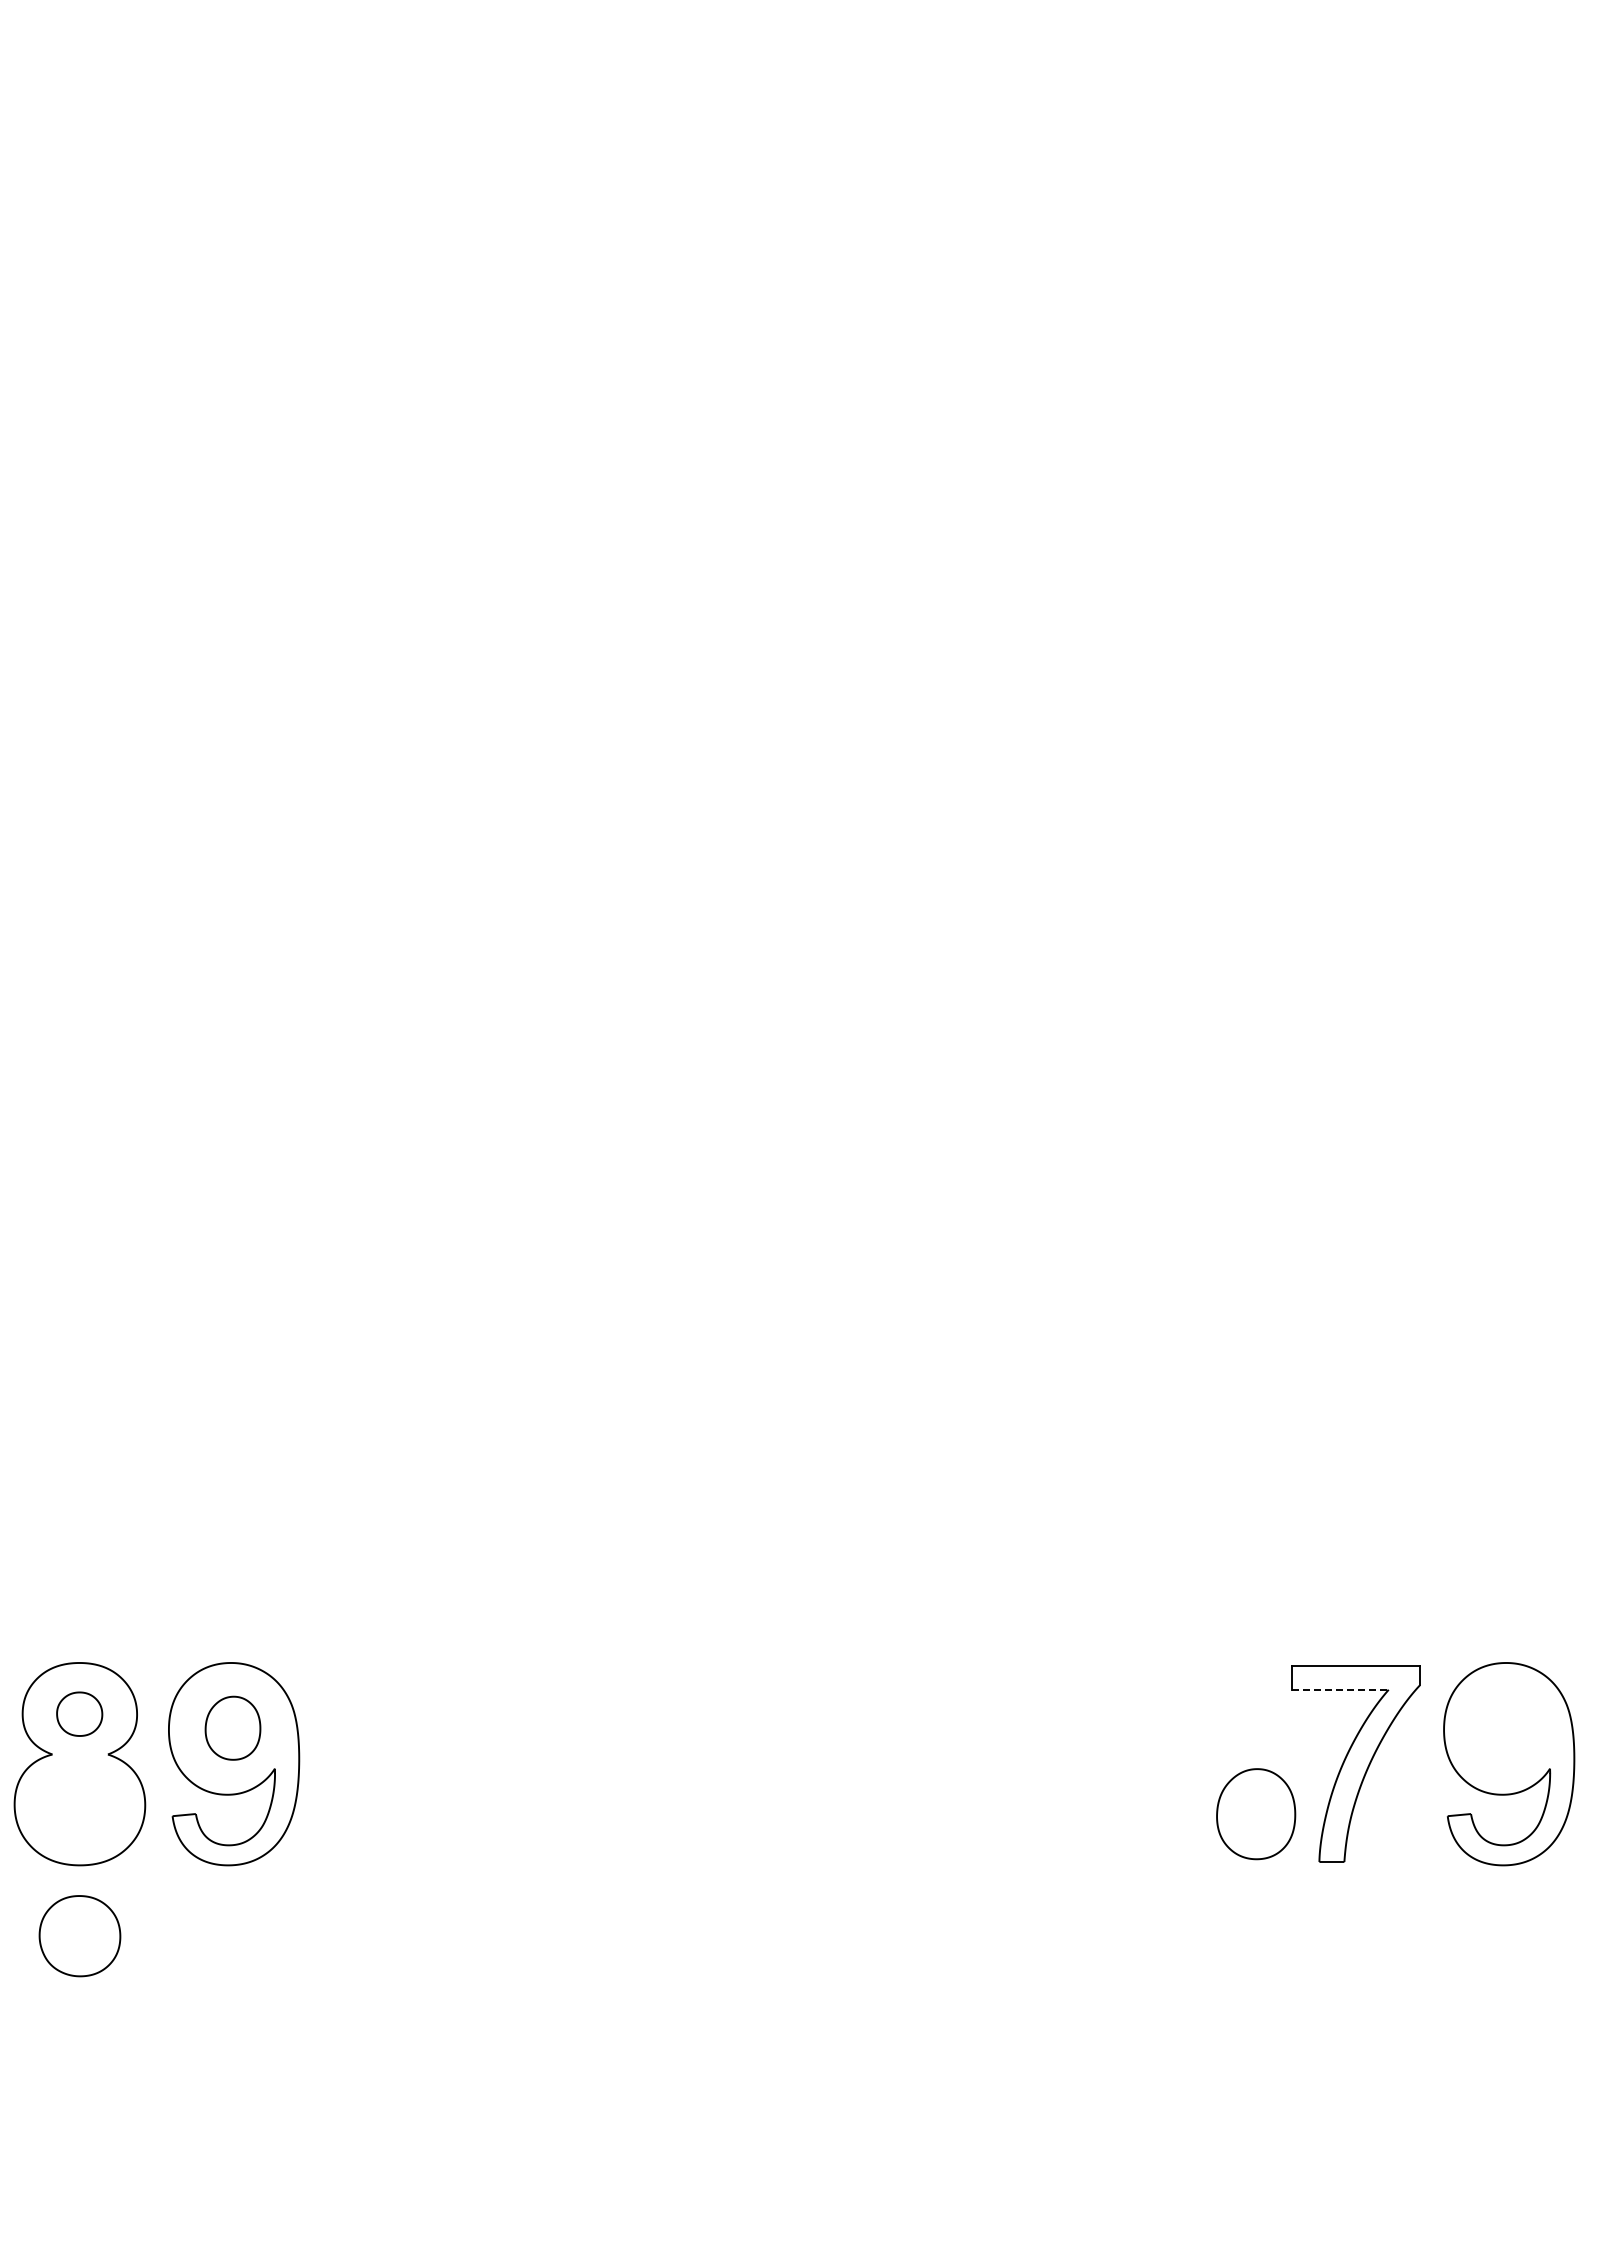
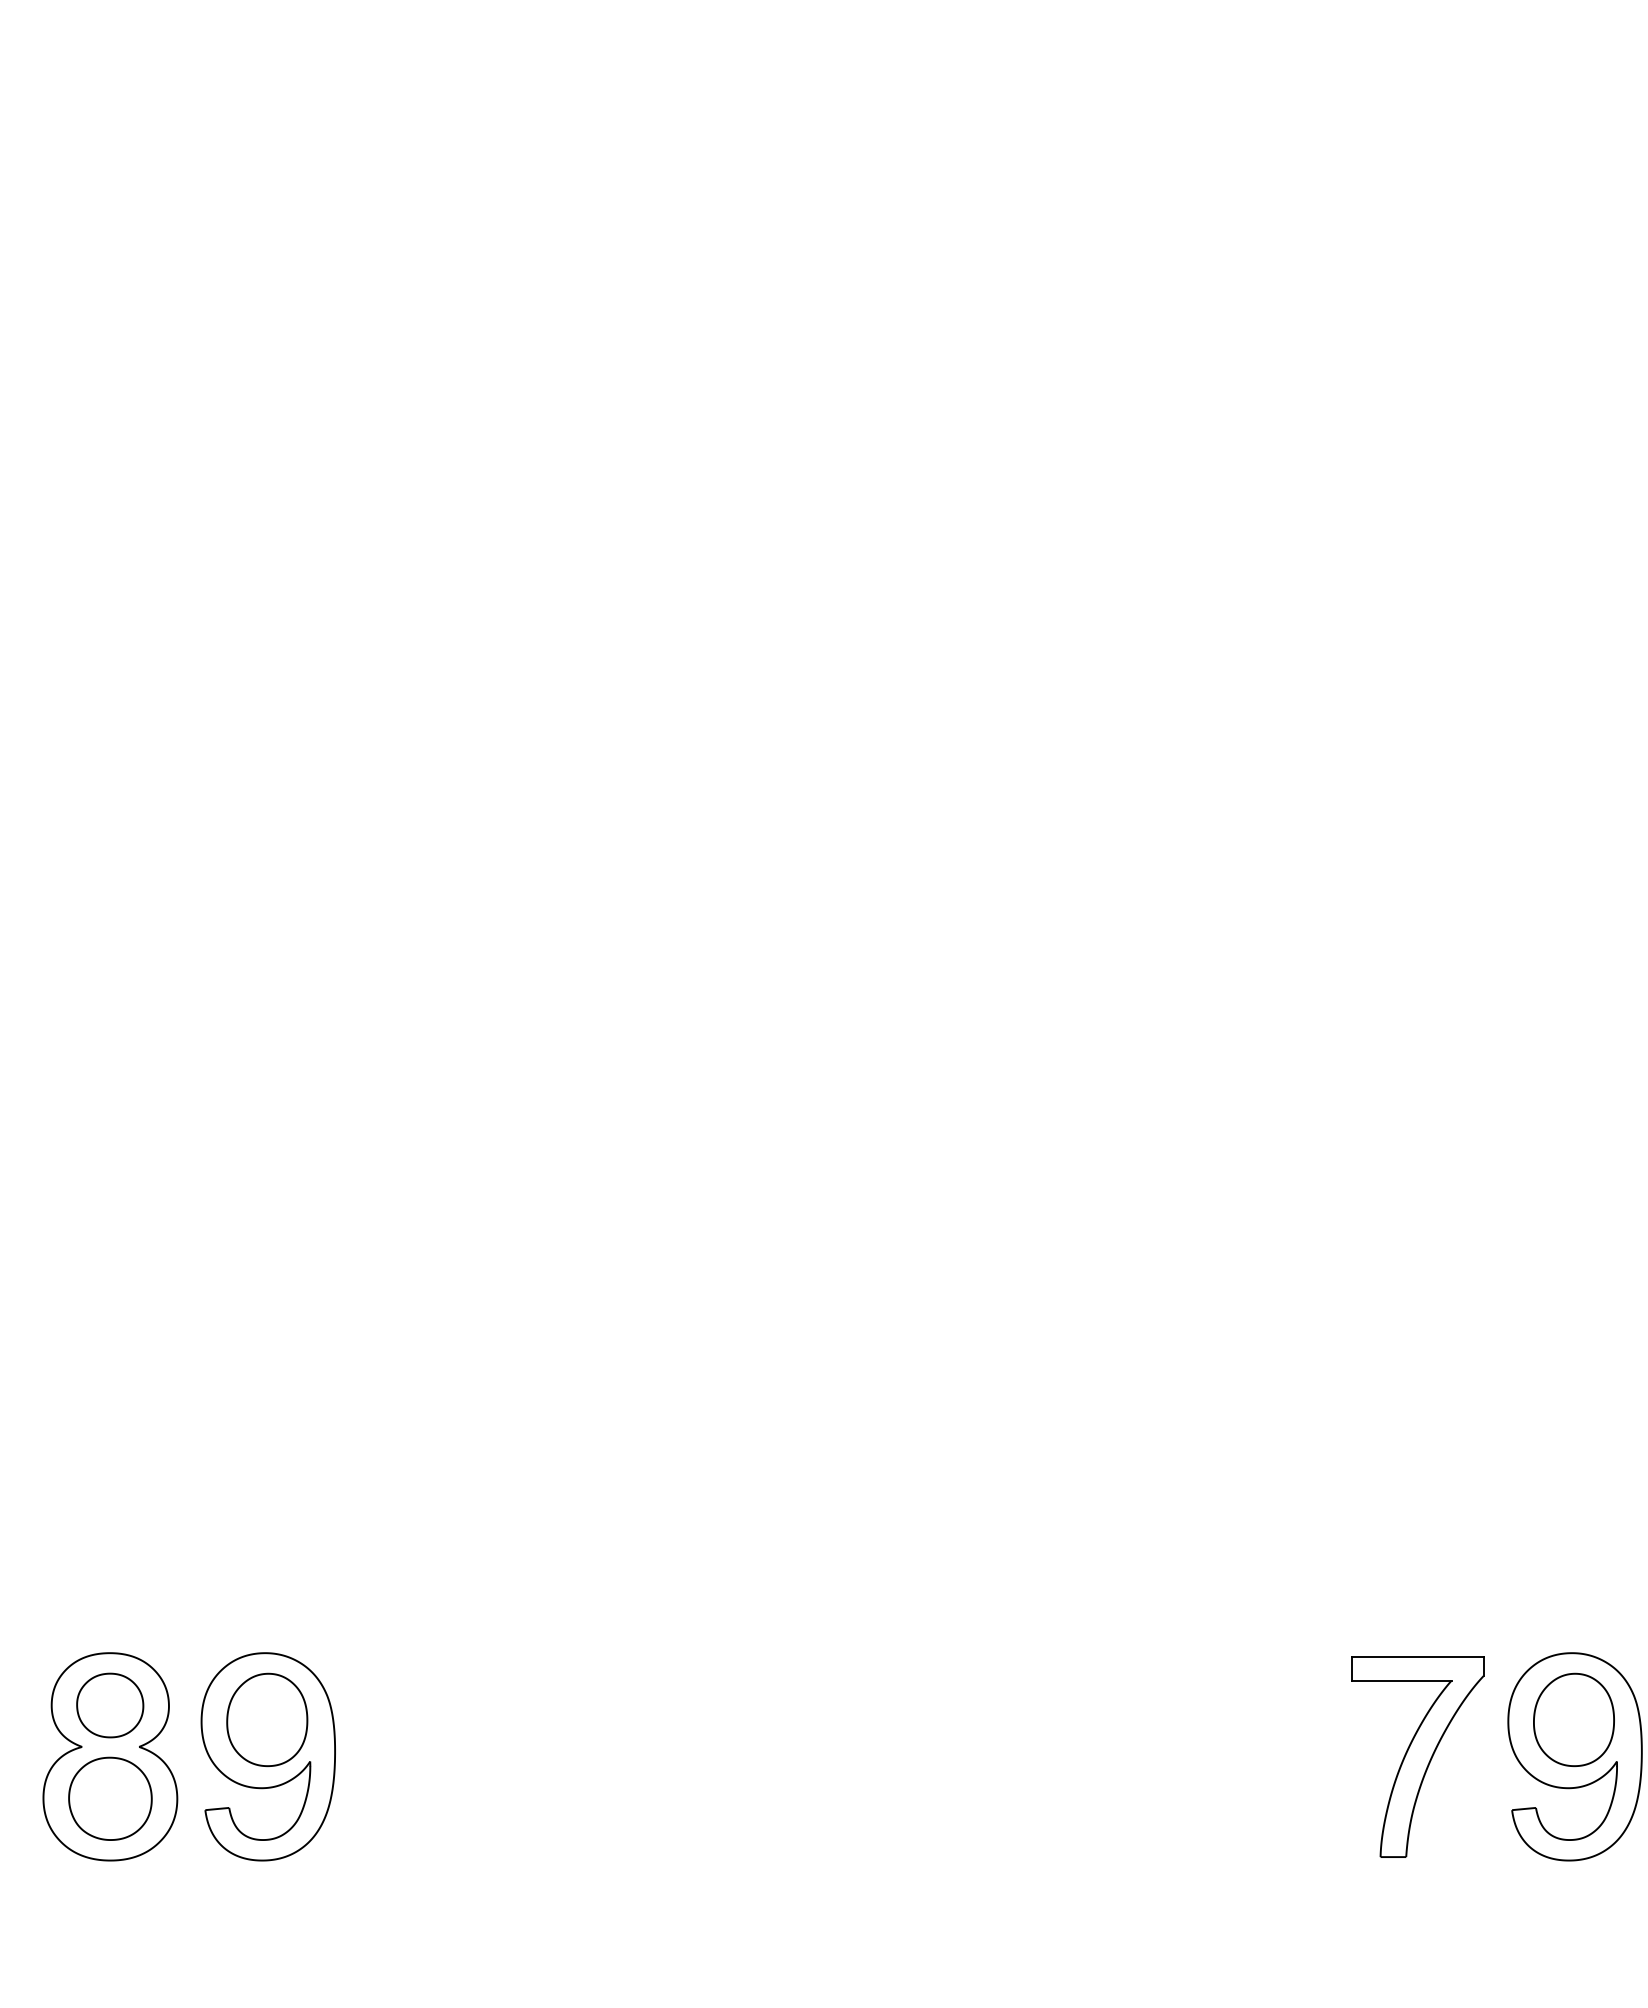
line: (1340, 1689) -> (1402, 1680), dashed -> solid
part: (79, 1714) -> (109, 1705), size x1.43
part: (232, 1728) -> (266, 1720), size x1.43
part: (1256, 1814) -> (1574, 1720), moved
part: (79, 1936) -> (109, 1799), moved

